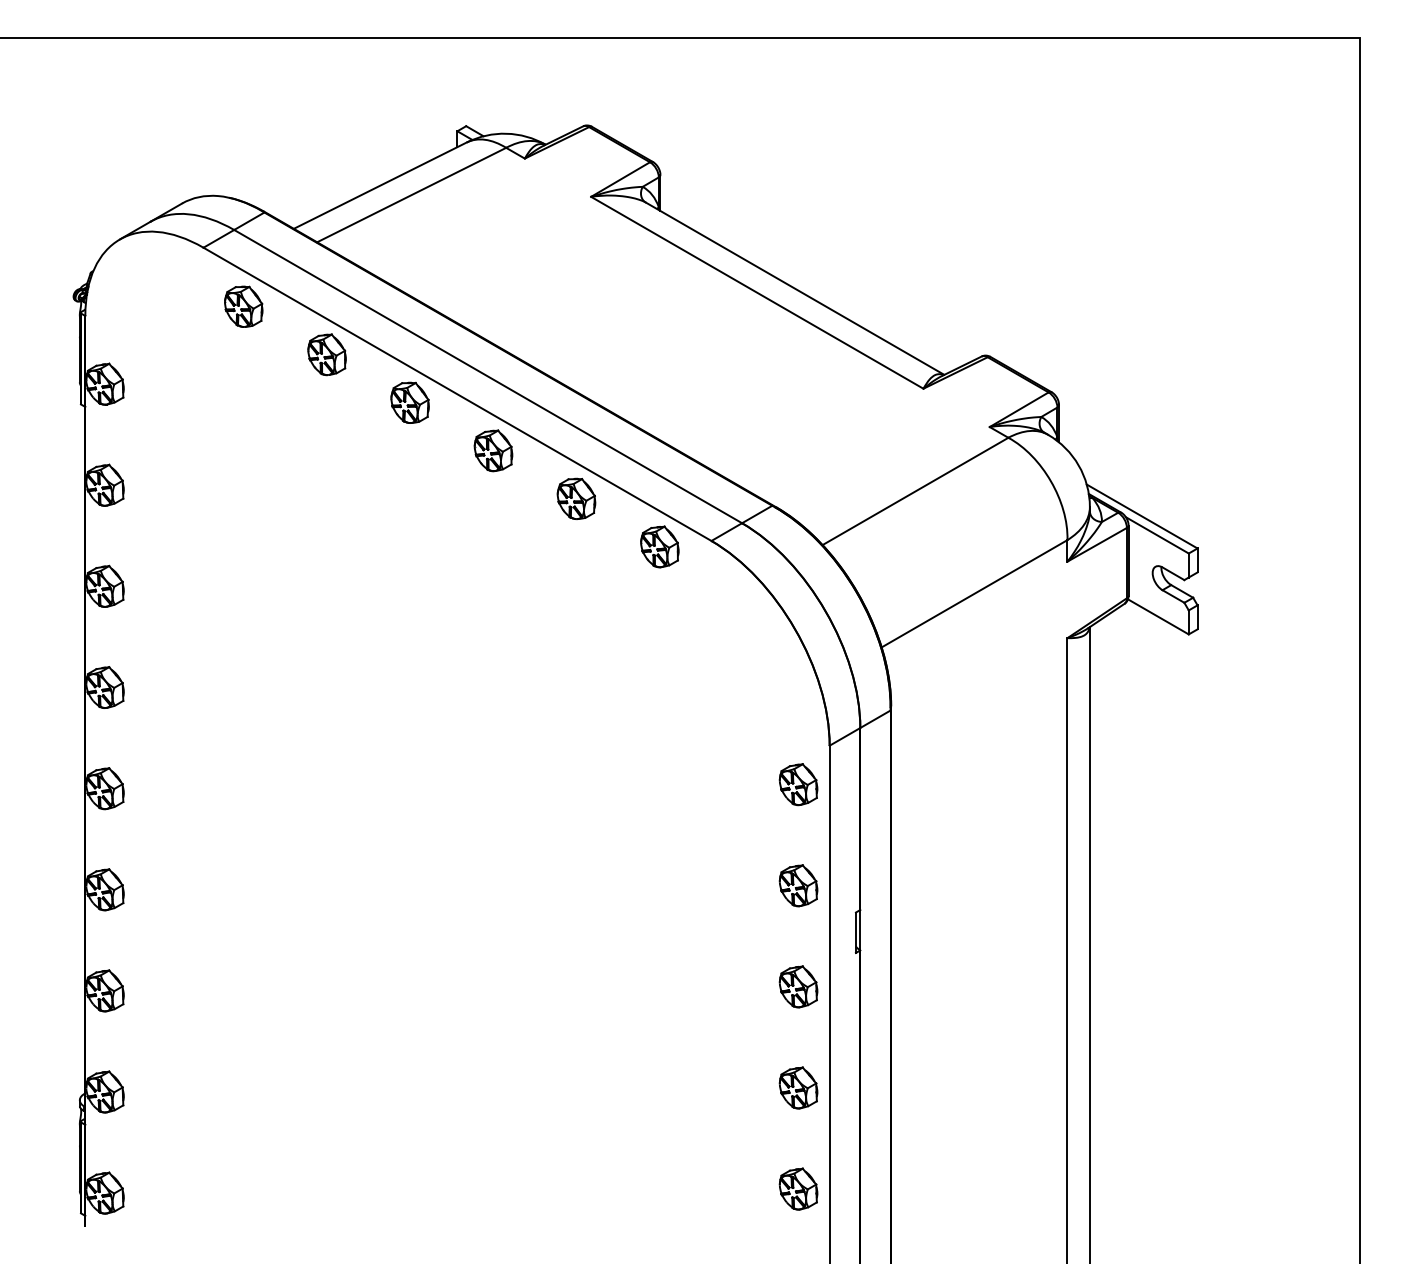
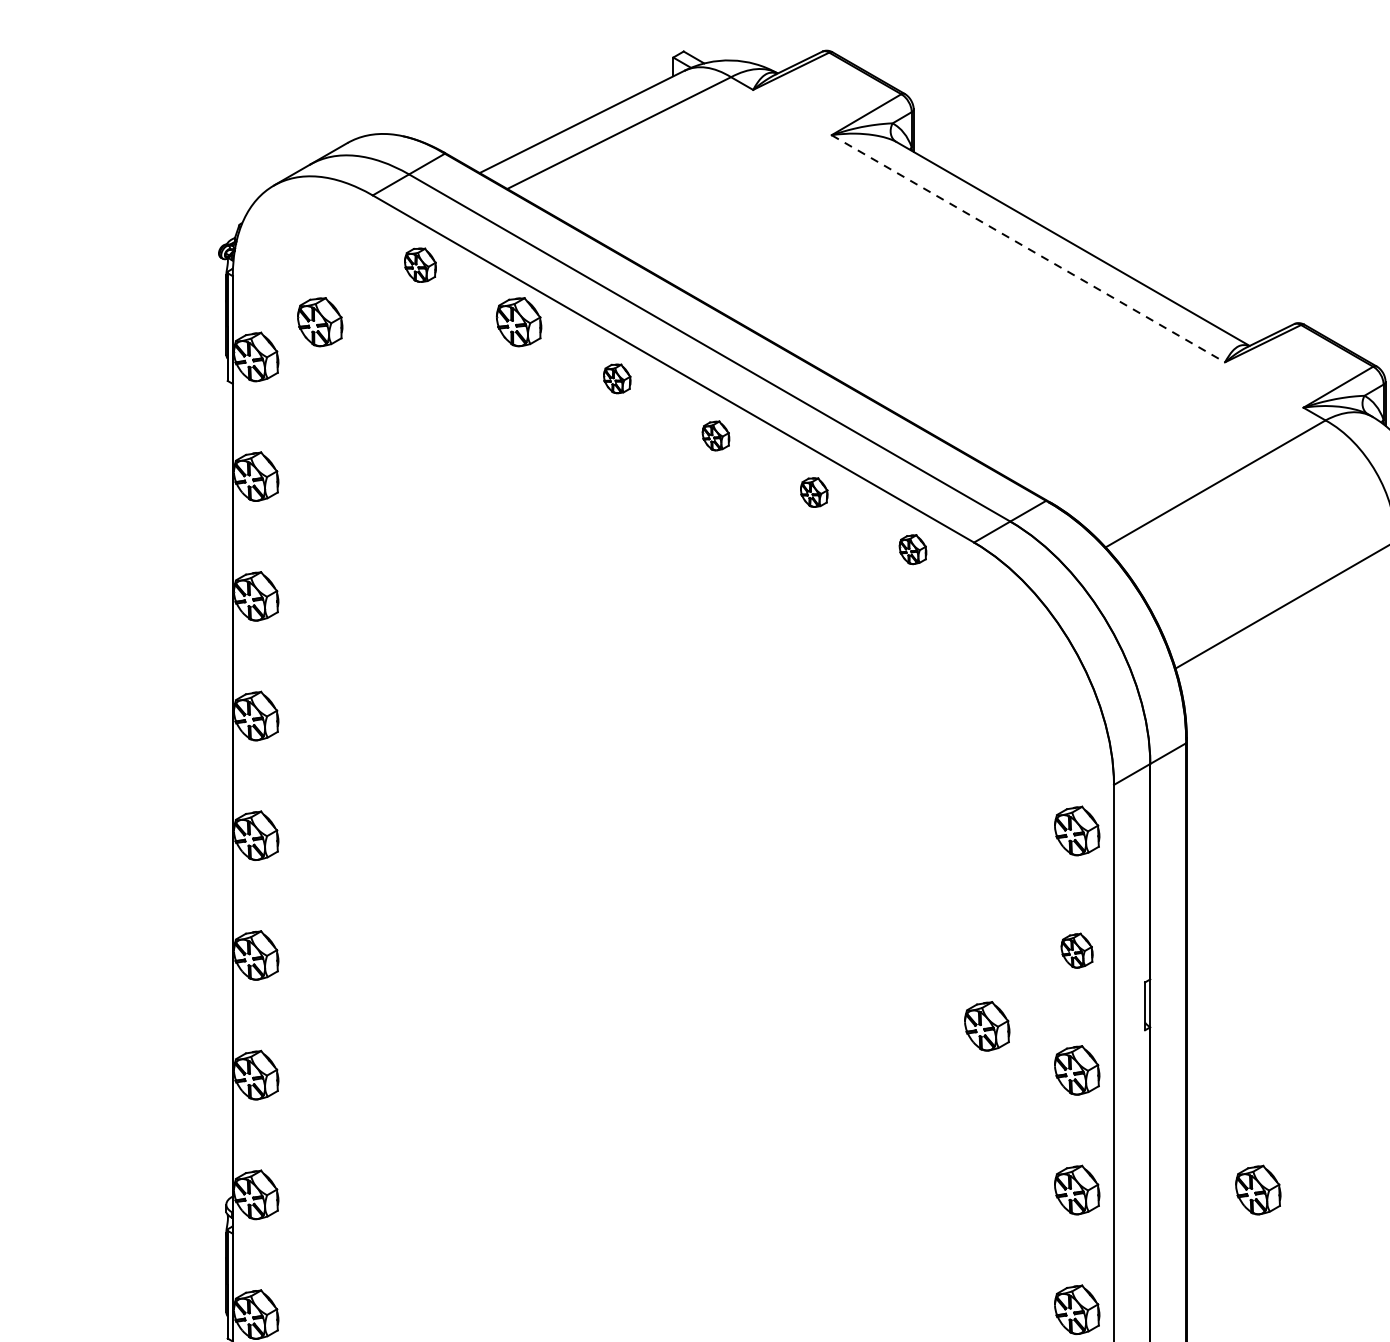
line: (757, 292) -> (1028, 248), solid -> dashed
part: (243, 306) -> (420, 264), size x0.7
part: (158, 354) -> (319, 321), added
part: (409, 402) -> (616, 378), size x0.6
part: (493, 450) -> (716, 435), size x0.6
part: (576, 498) -> (814, 492), size x0.6
part: (659, 546) -> (912, 549), size x0.6
part: (798, 885) -> (1077, 950), size x0.7
part: (722, 949) -> (987, 1026), added
part: (951, 1087) -> (1258, 1189), added

